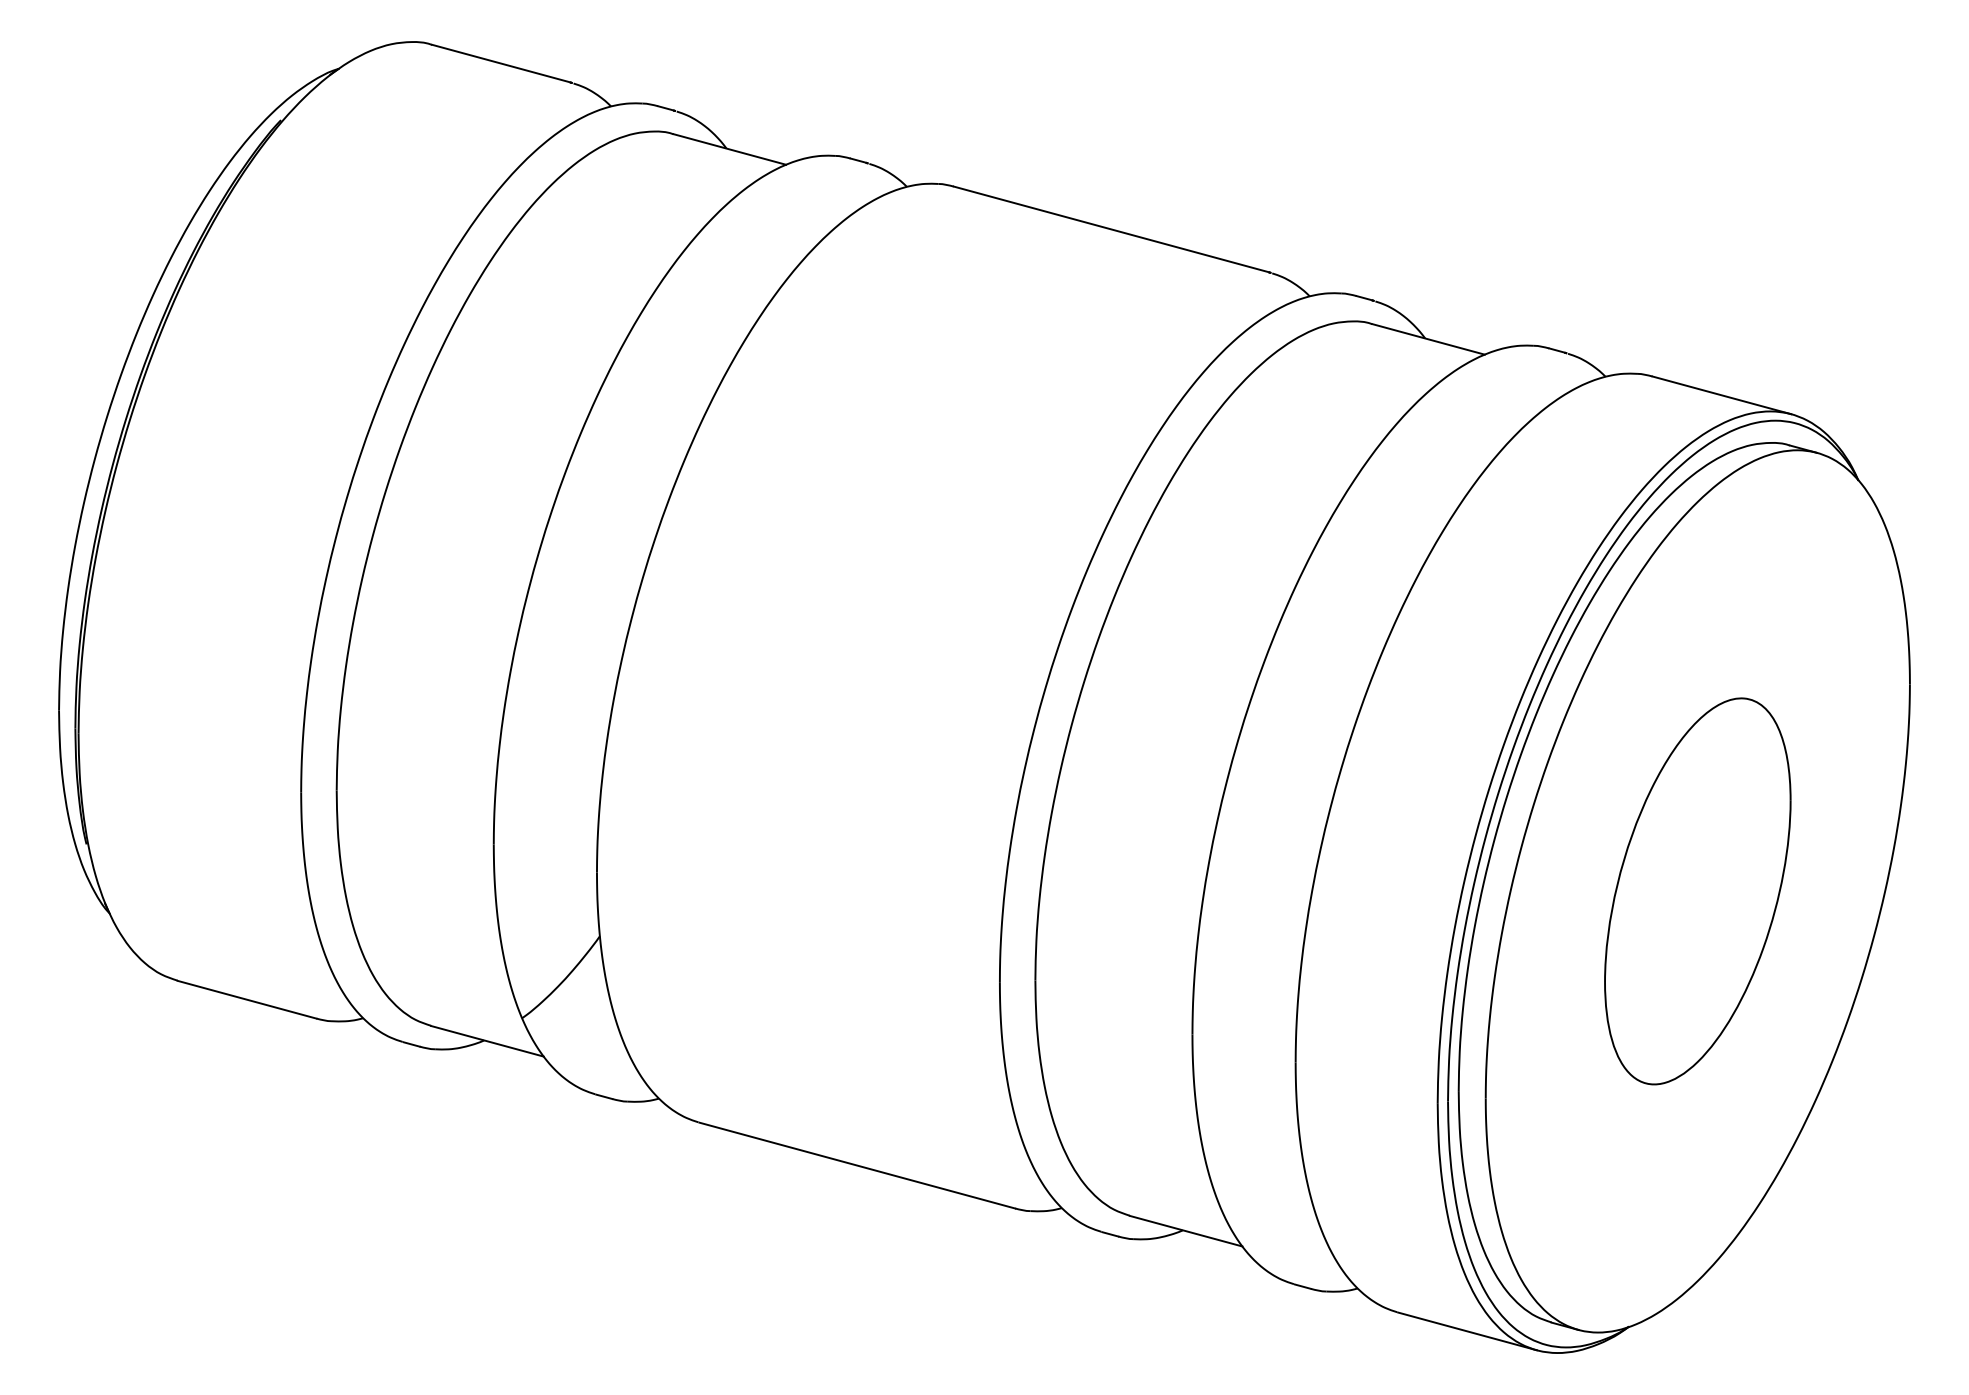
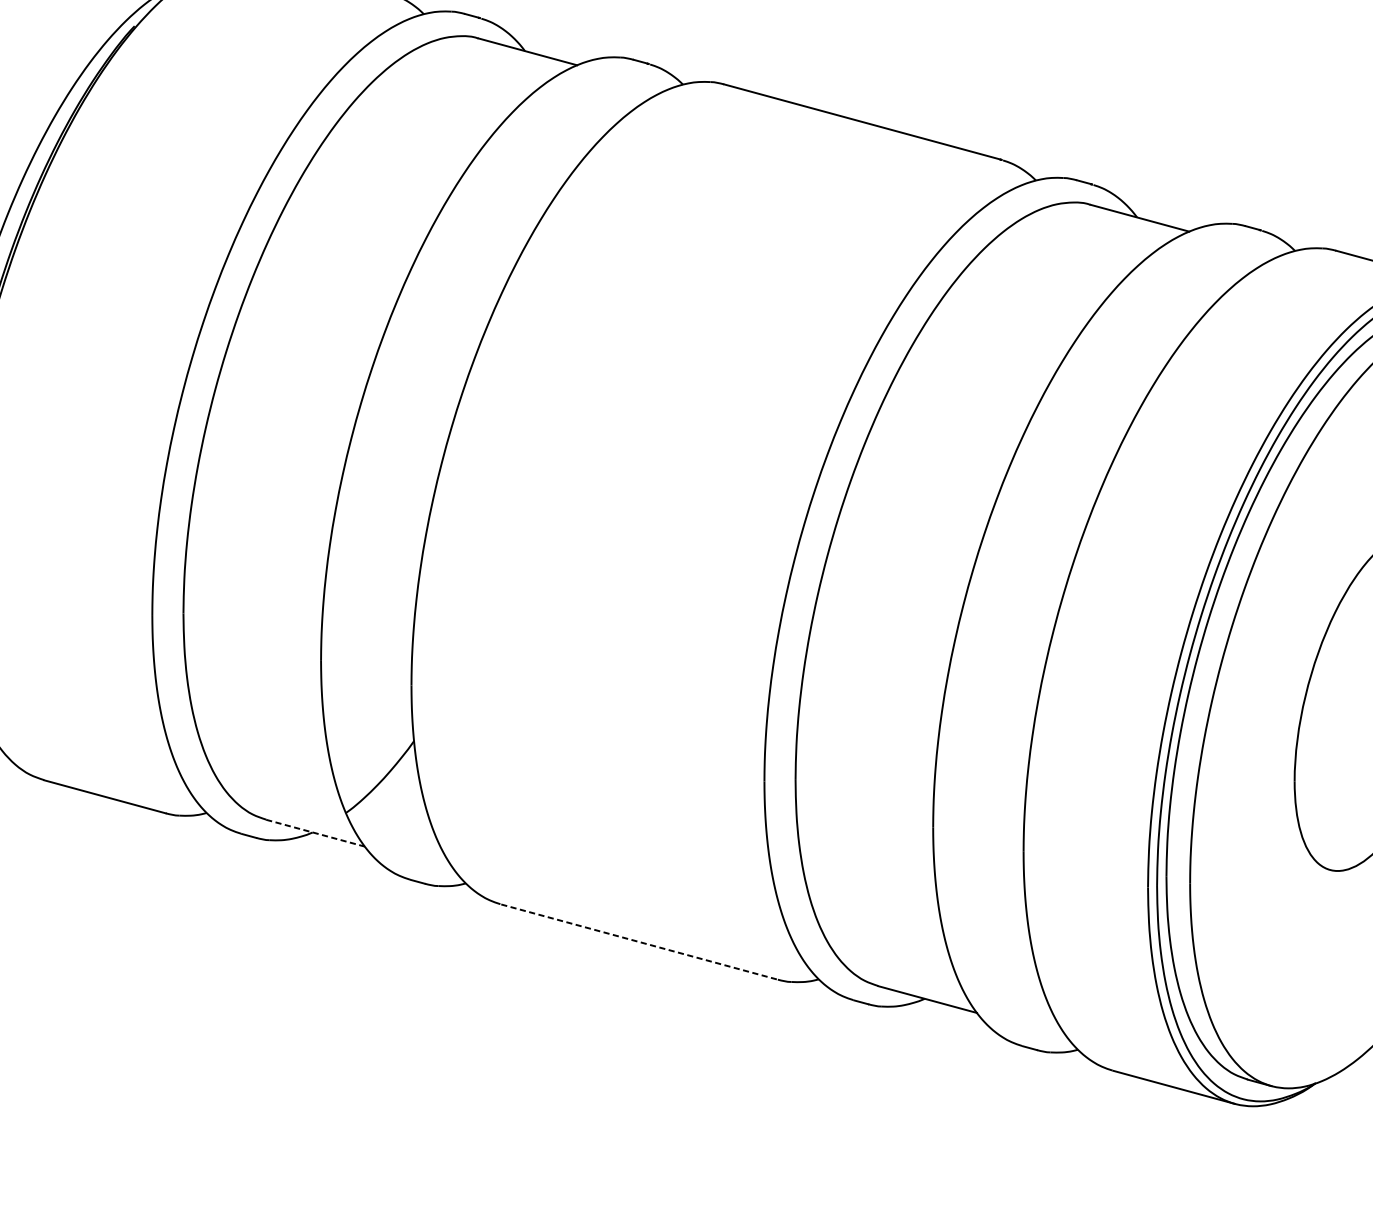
line: (487, 1041) -> (315, 833), solid -> dashed
line: (857, 1165) -> (639, 942), solid -> dashed

